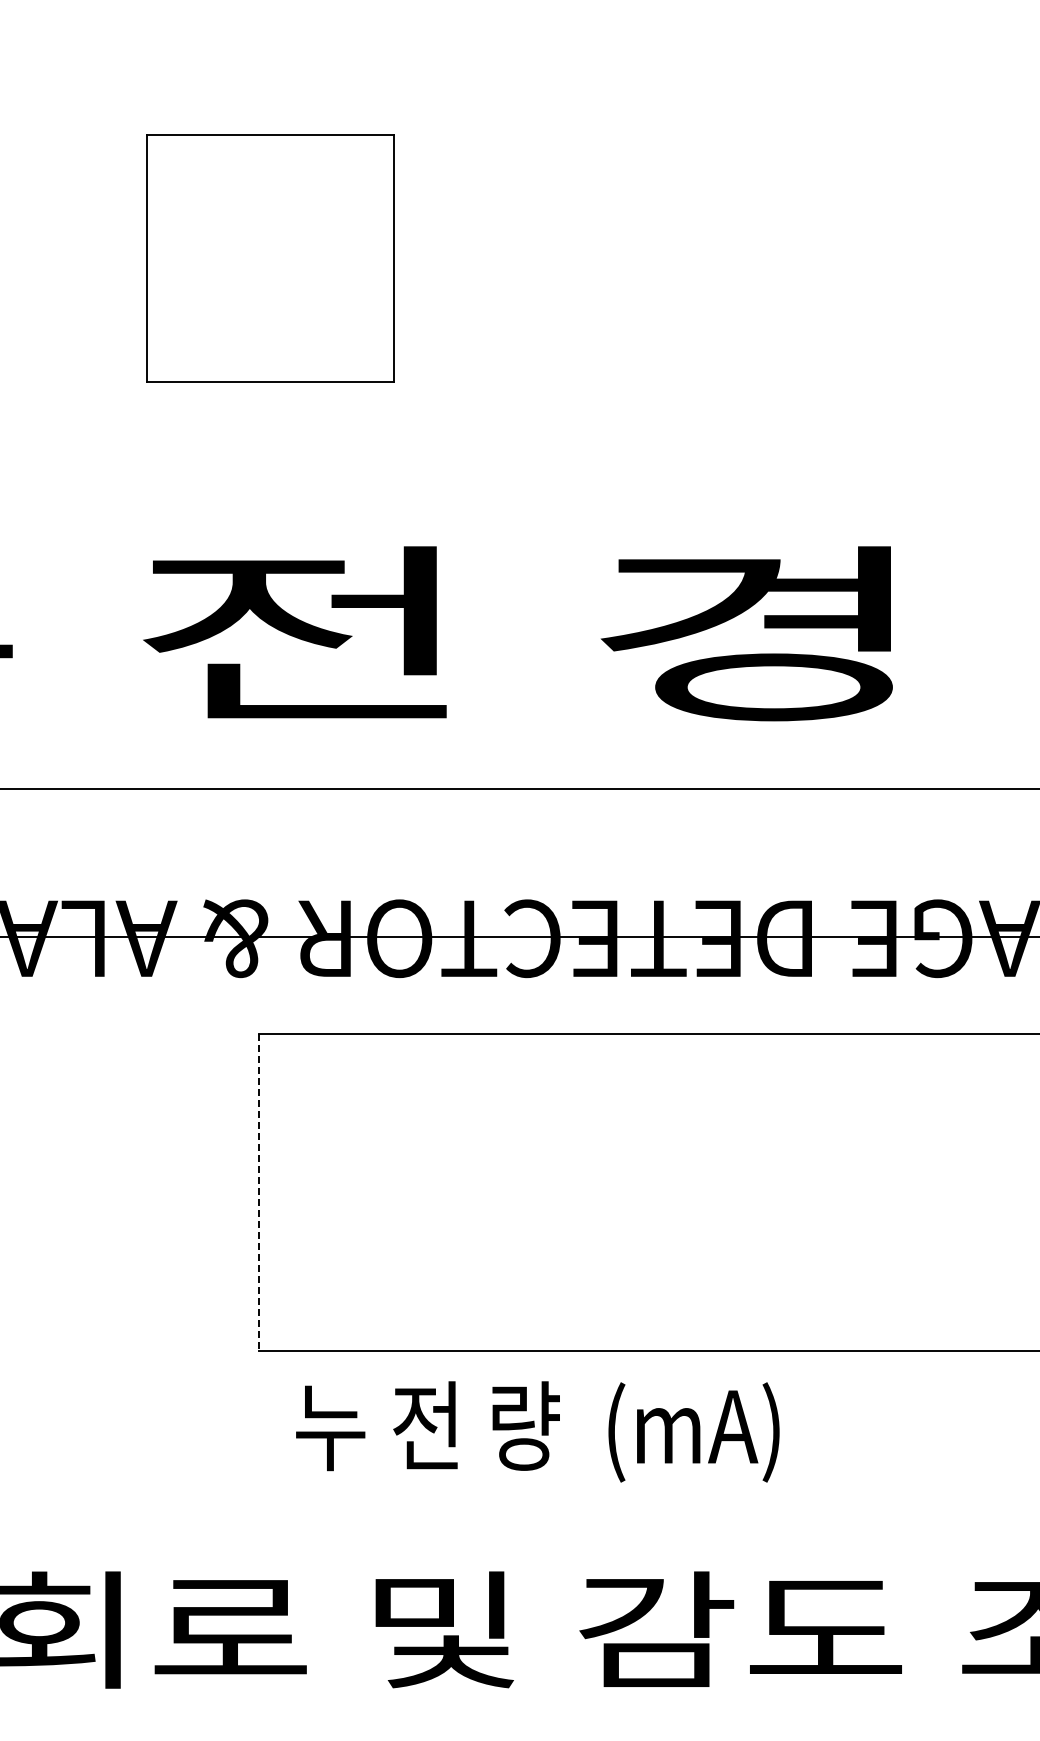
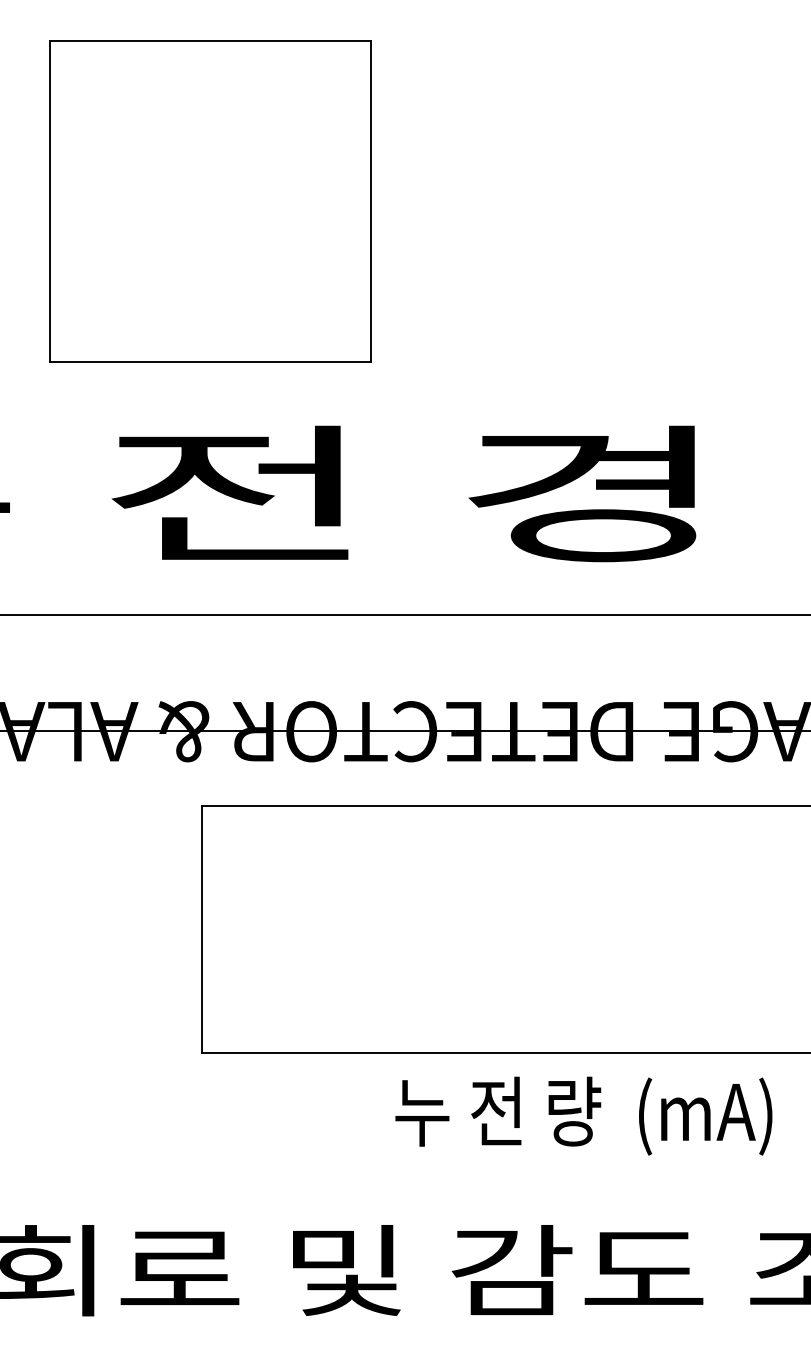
part: (269, 257) -> (210, 200), size x1.67
line: (259, 1193) -> (202, 930), dashed -> solid
text: (537, 1431) -> (583, 1115), moved

